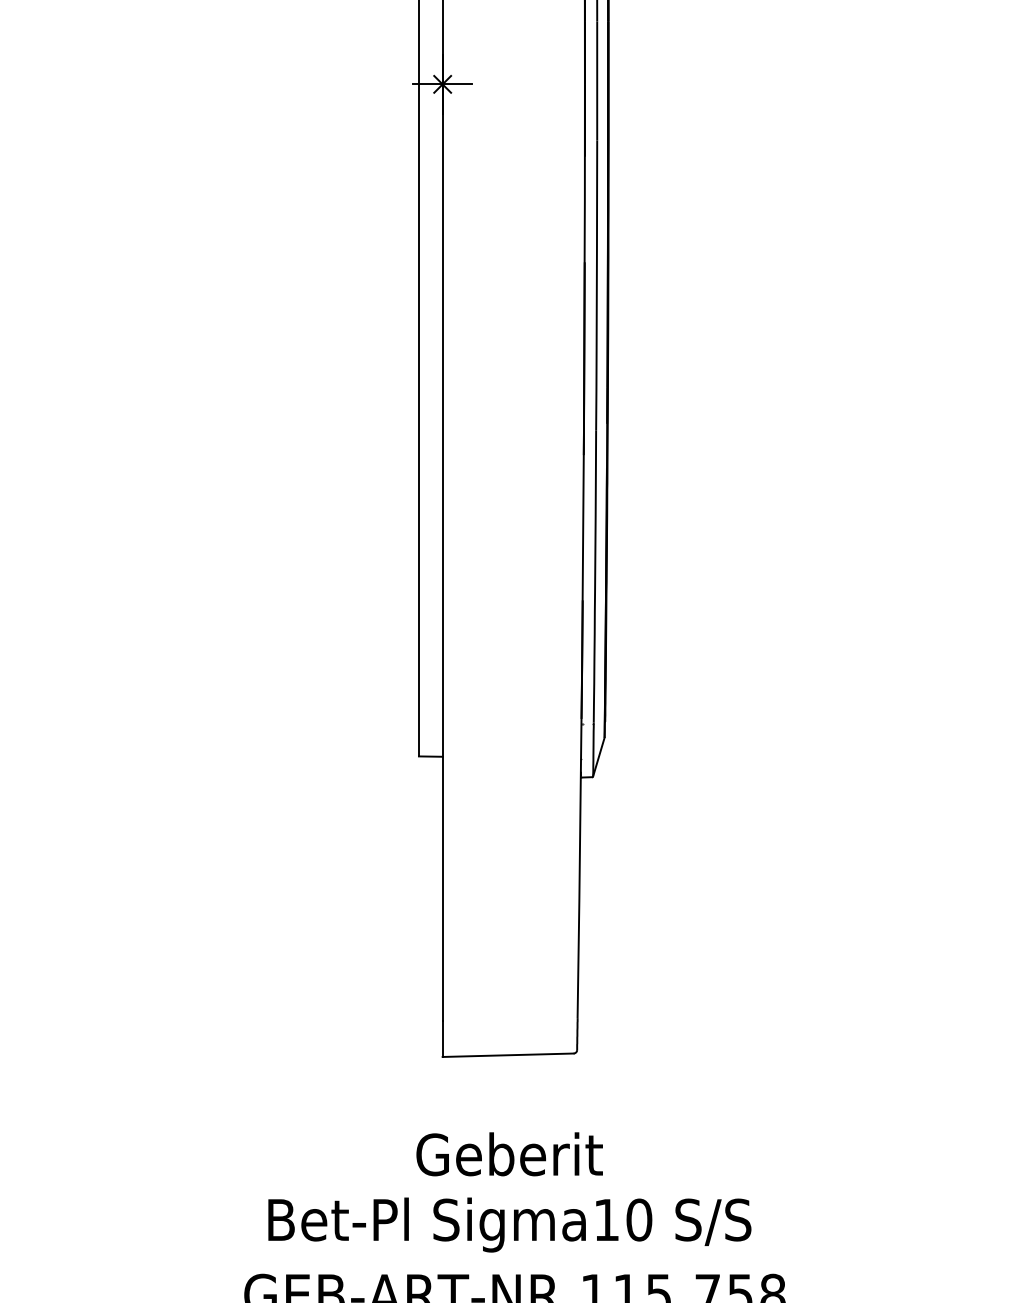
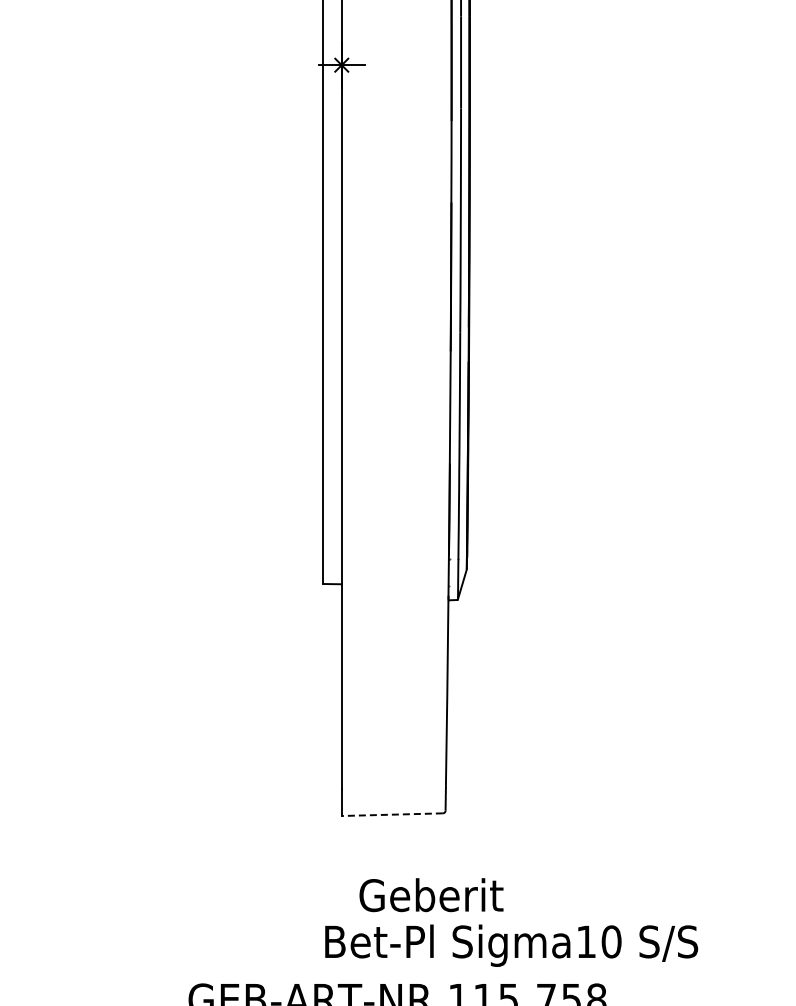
line: (508, 1055) -> (392, 814), solid -> dashed
text: (509, 1154) -> (431, 895), moved
text: (509, 1224) -> (511, 945), moved

